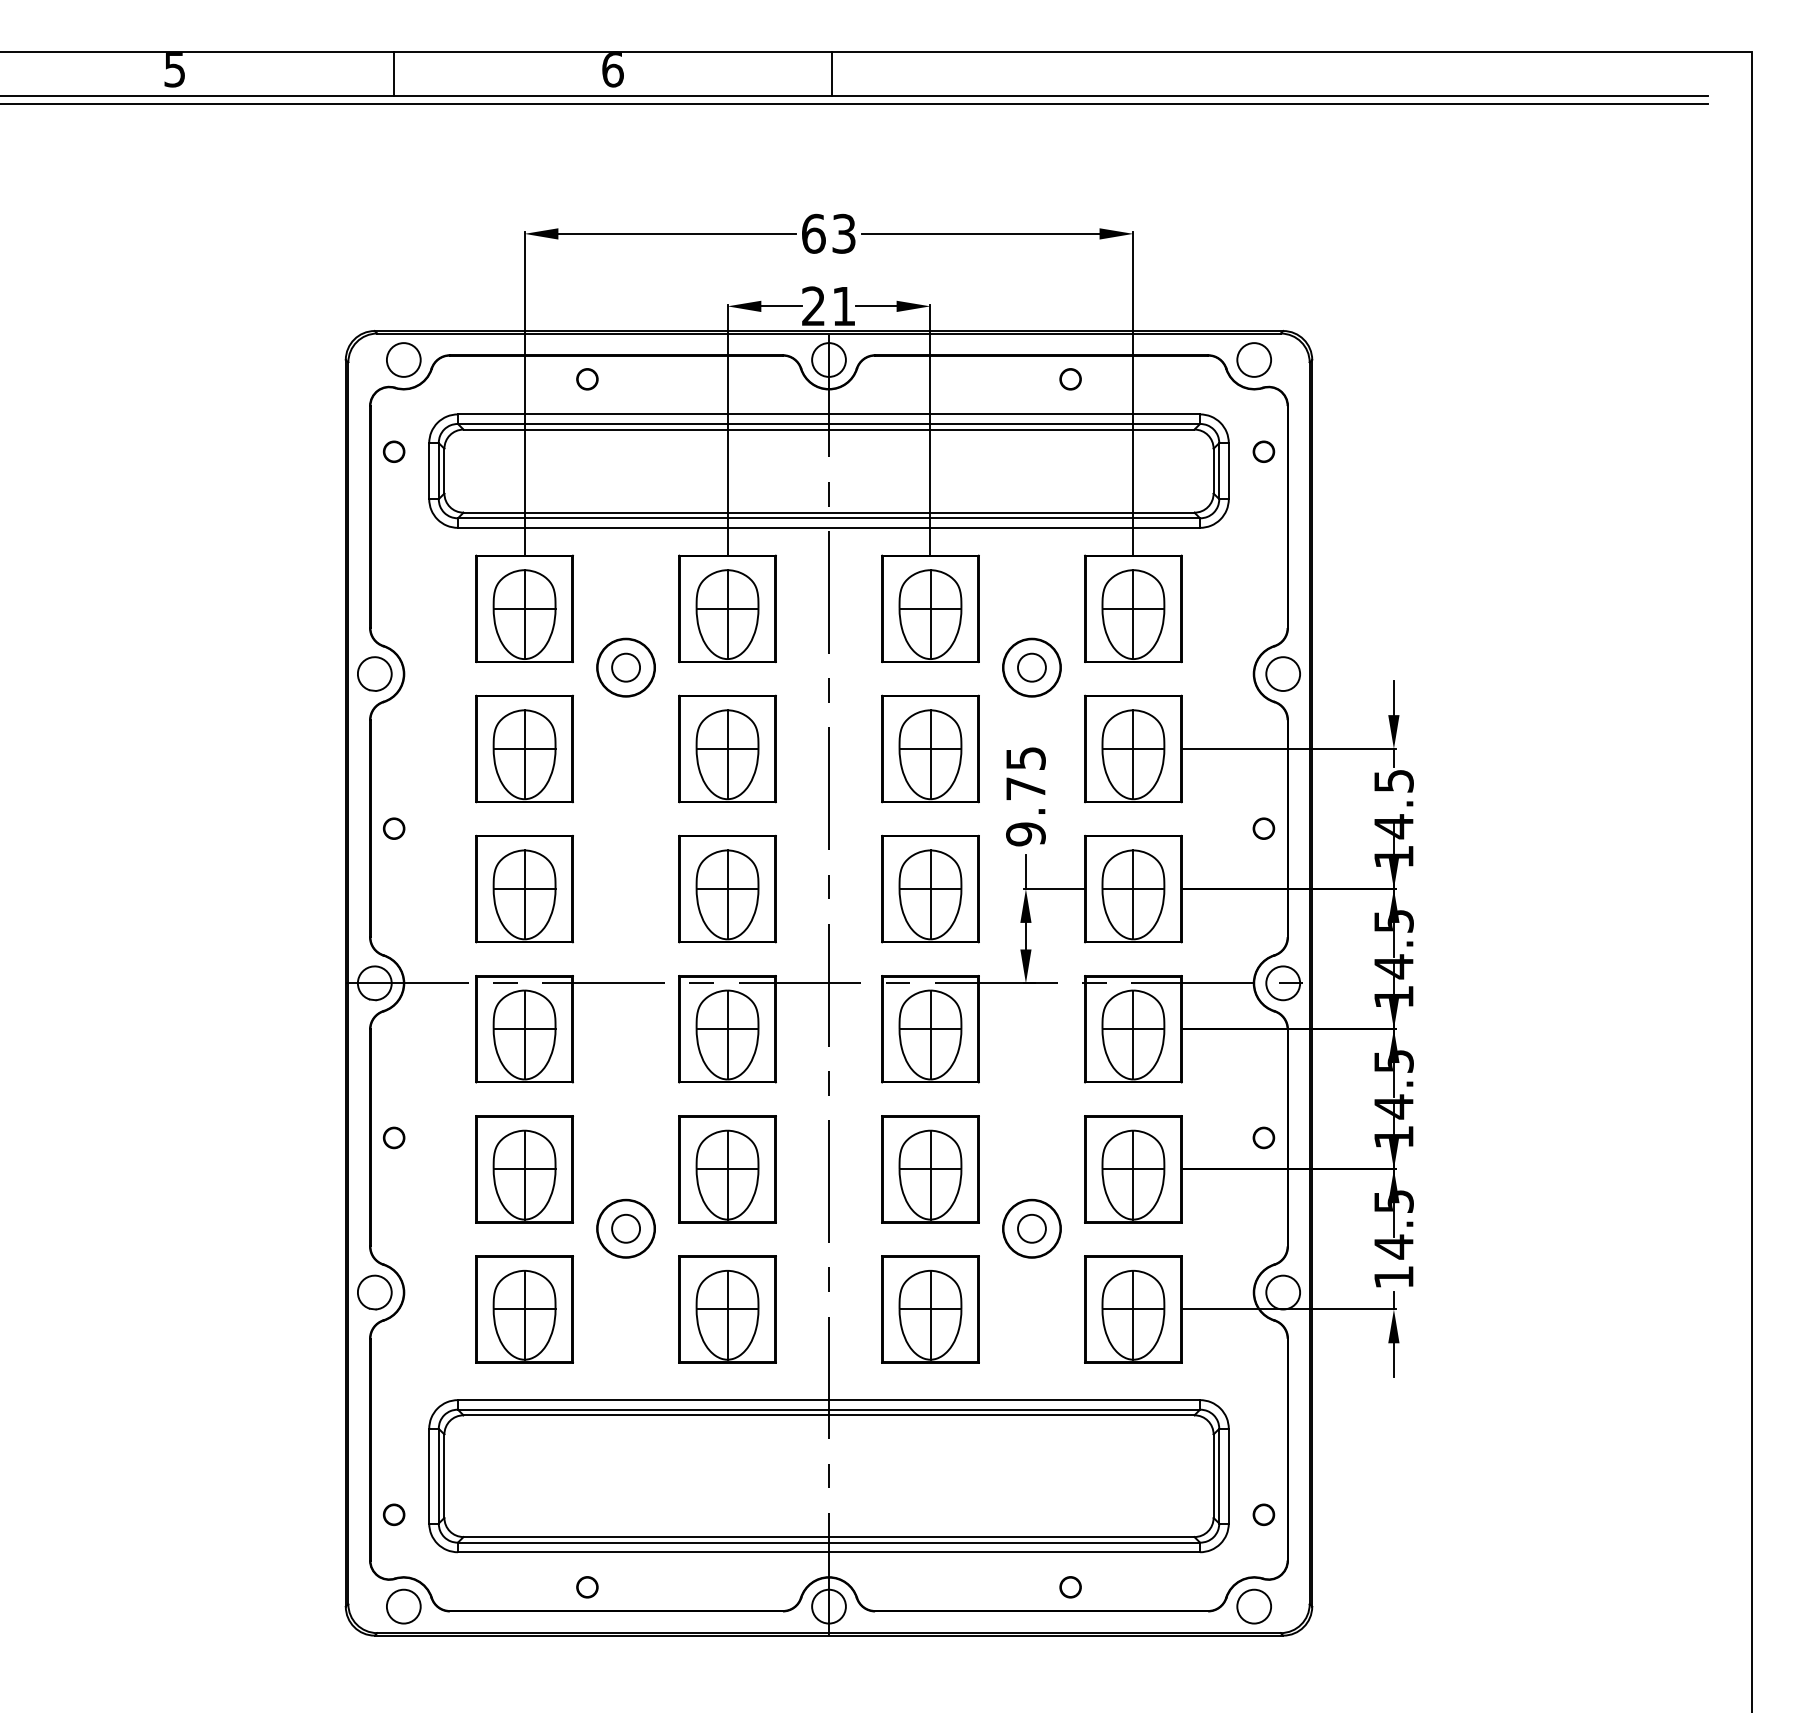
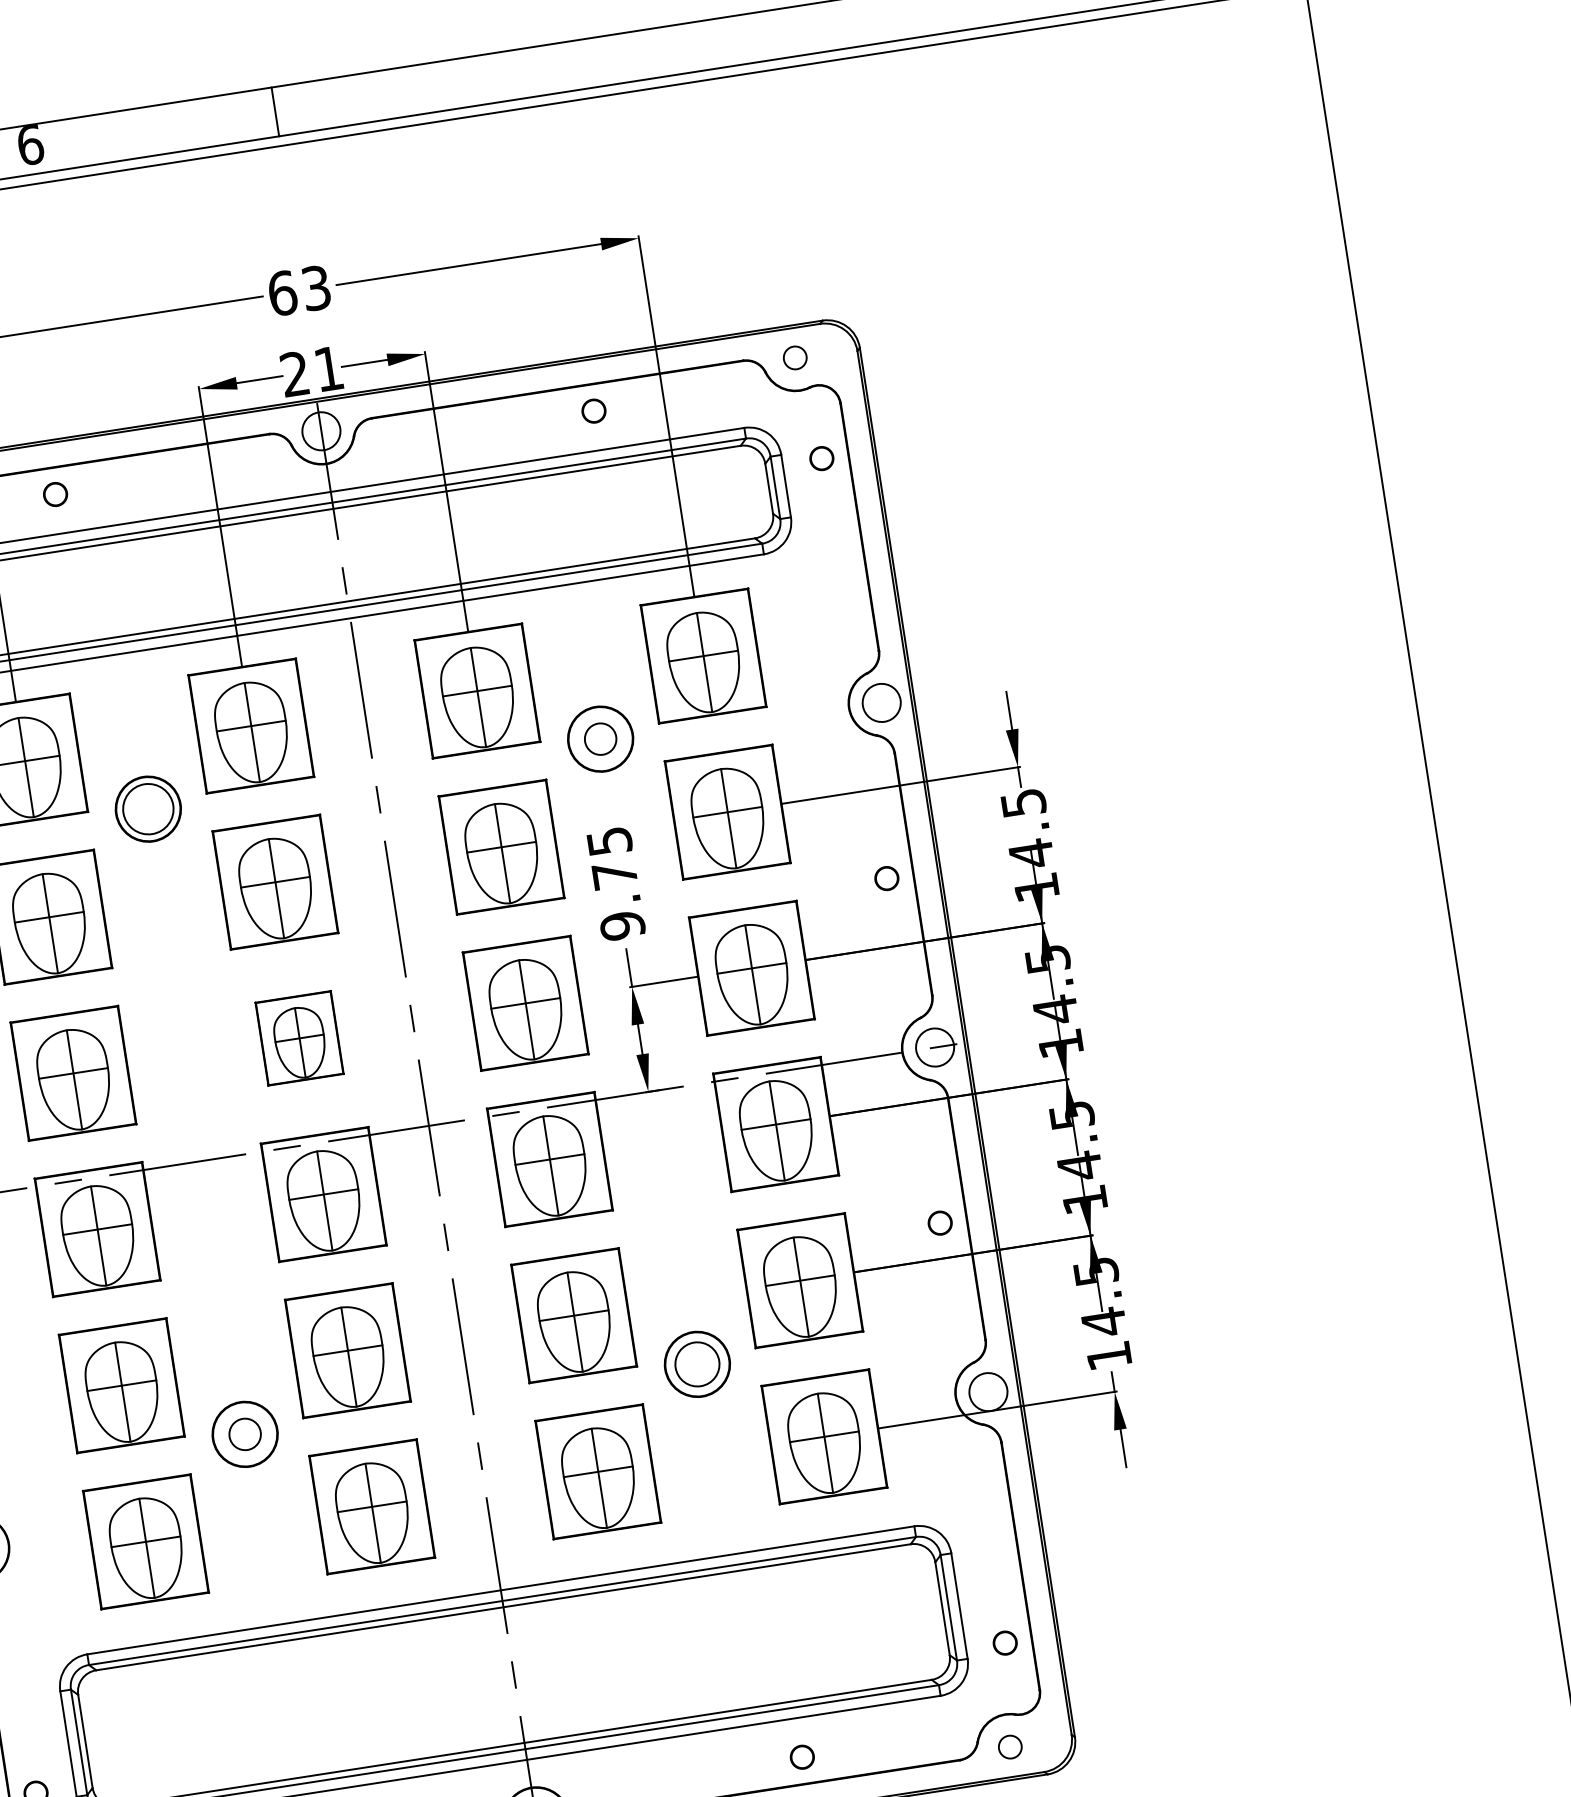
circle: (1254, 359) -> (795, 357), size x0.6
circle: (626, 667) -> (148, 808), size x1.6
part: (727, 888) -> (299, 1037), size x0.7
circle: (1031, 1228) -> (696, 1364), size x1.4
circle: (1254, 1606) -> (1010, 1746), size x0.6

